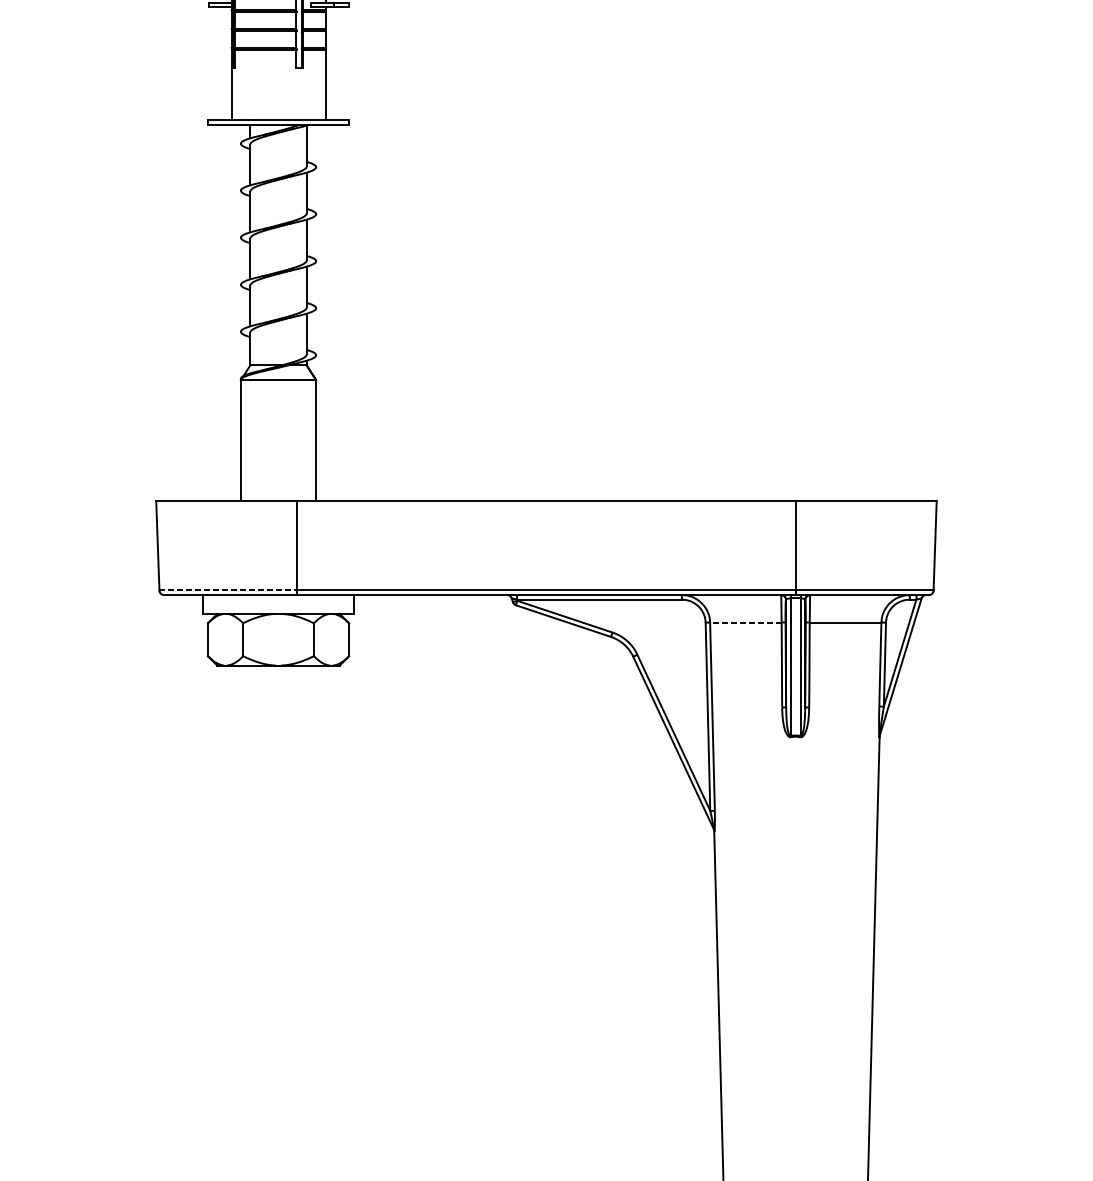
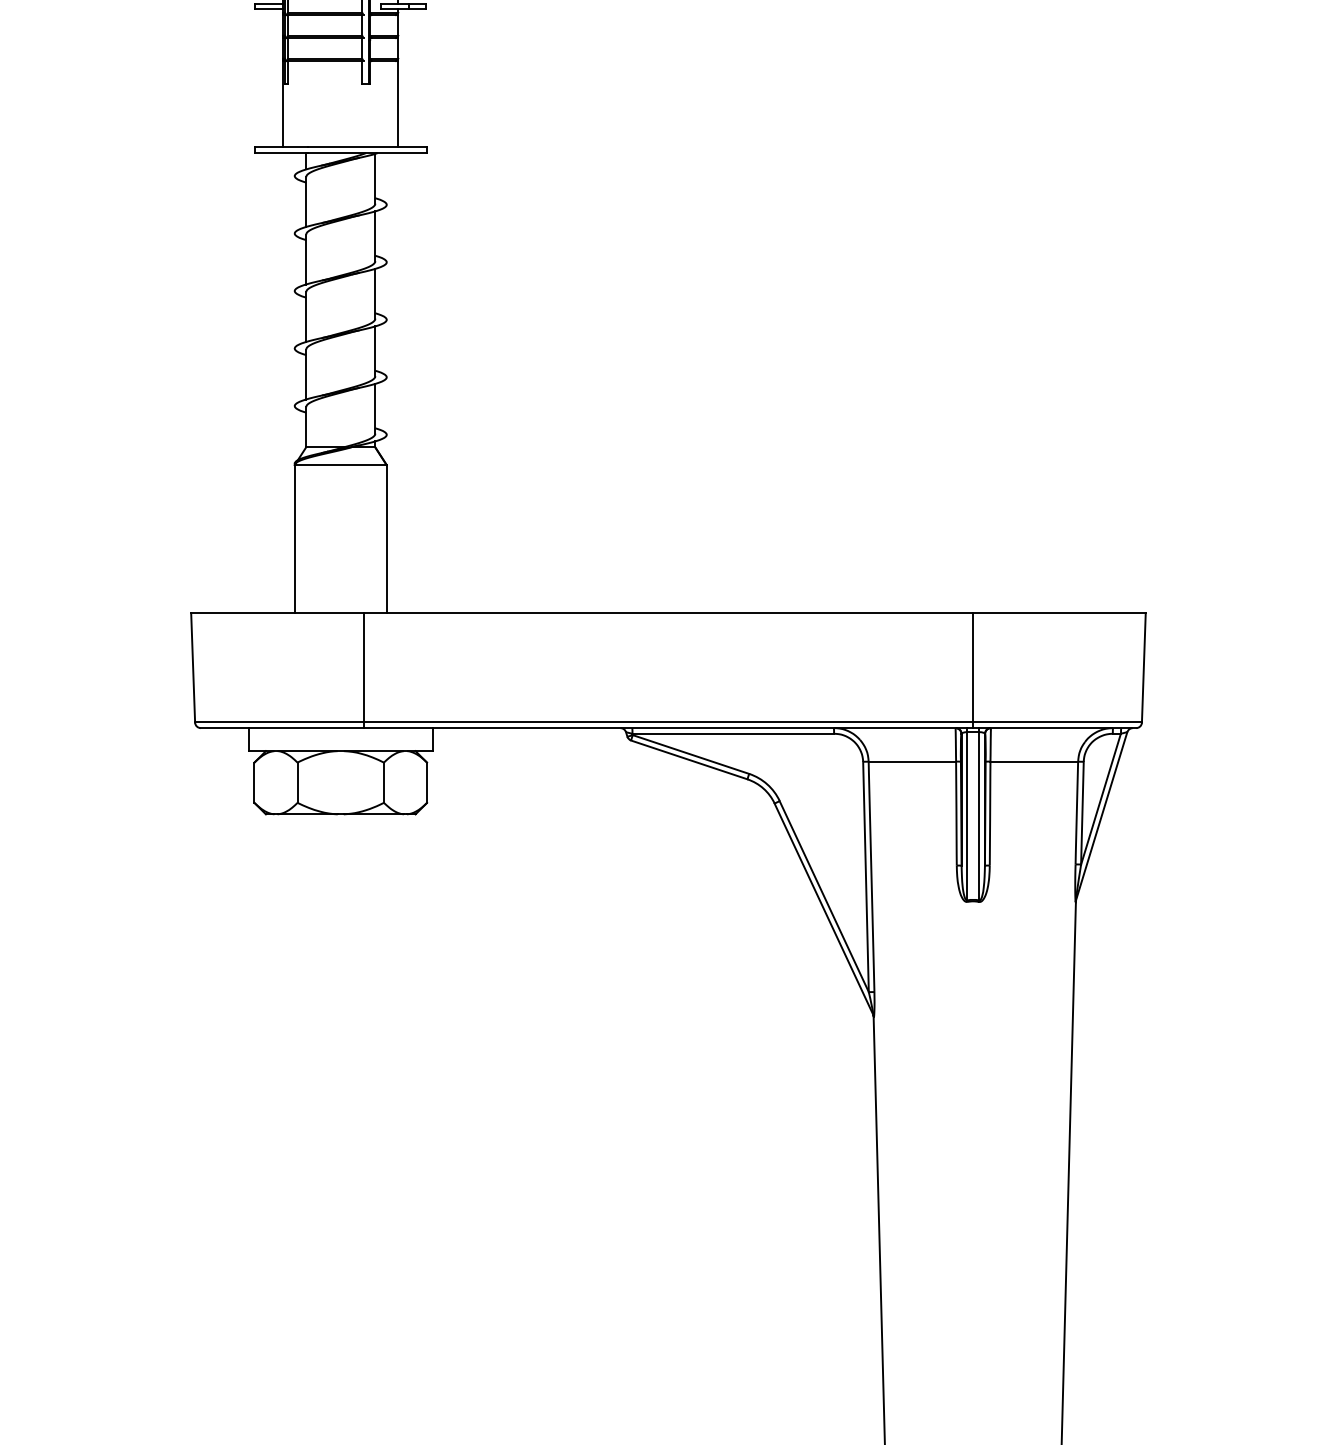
line: (228, 590) -> (279, 722), dashed -> solid
line: (745, 622) -> (912, 761), dashed -> solid

